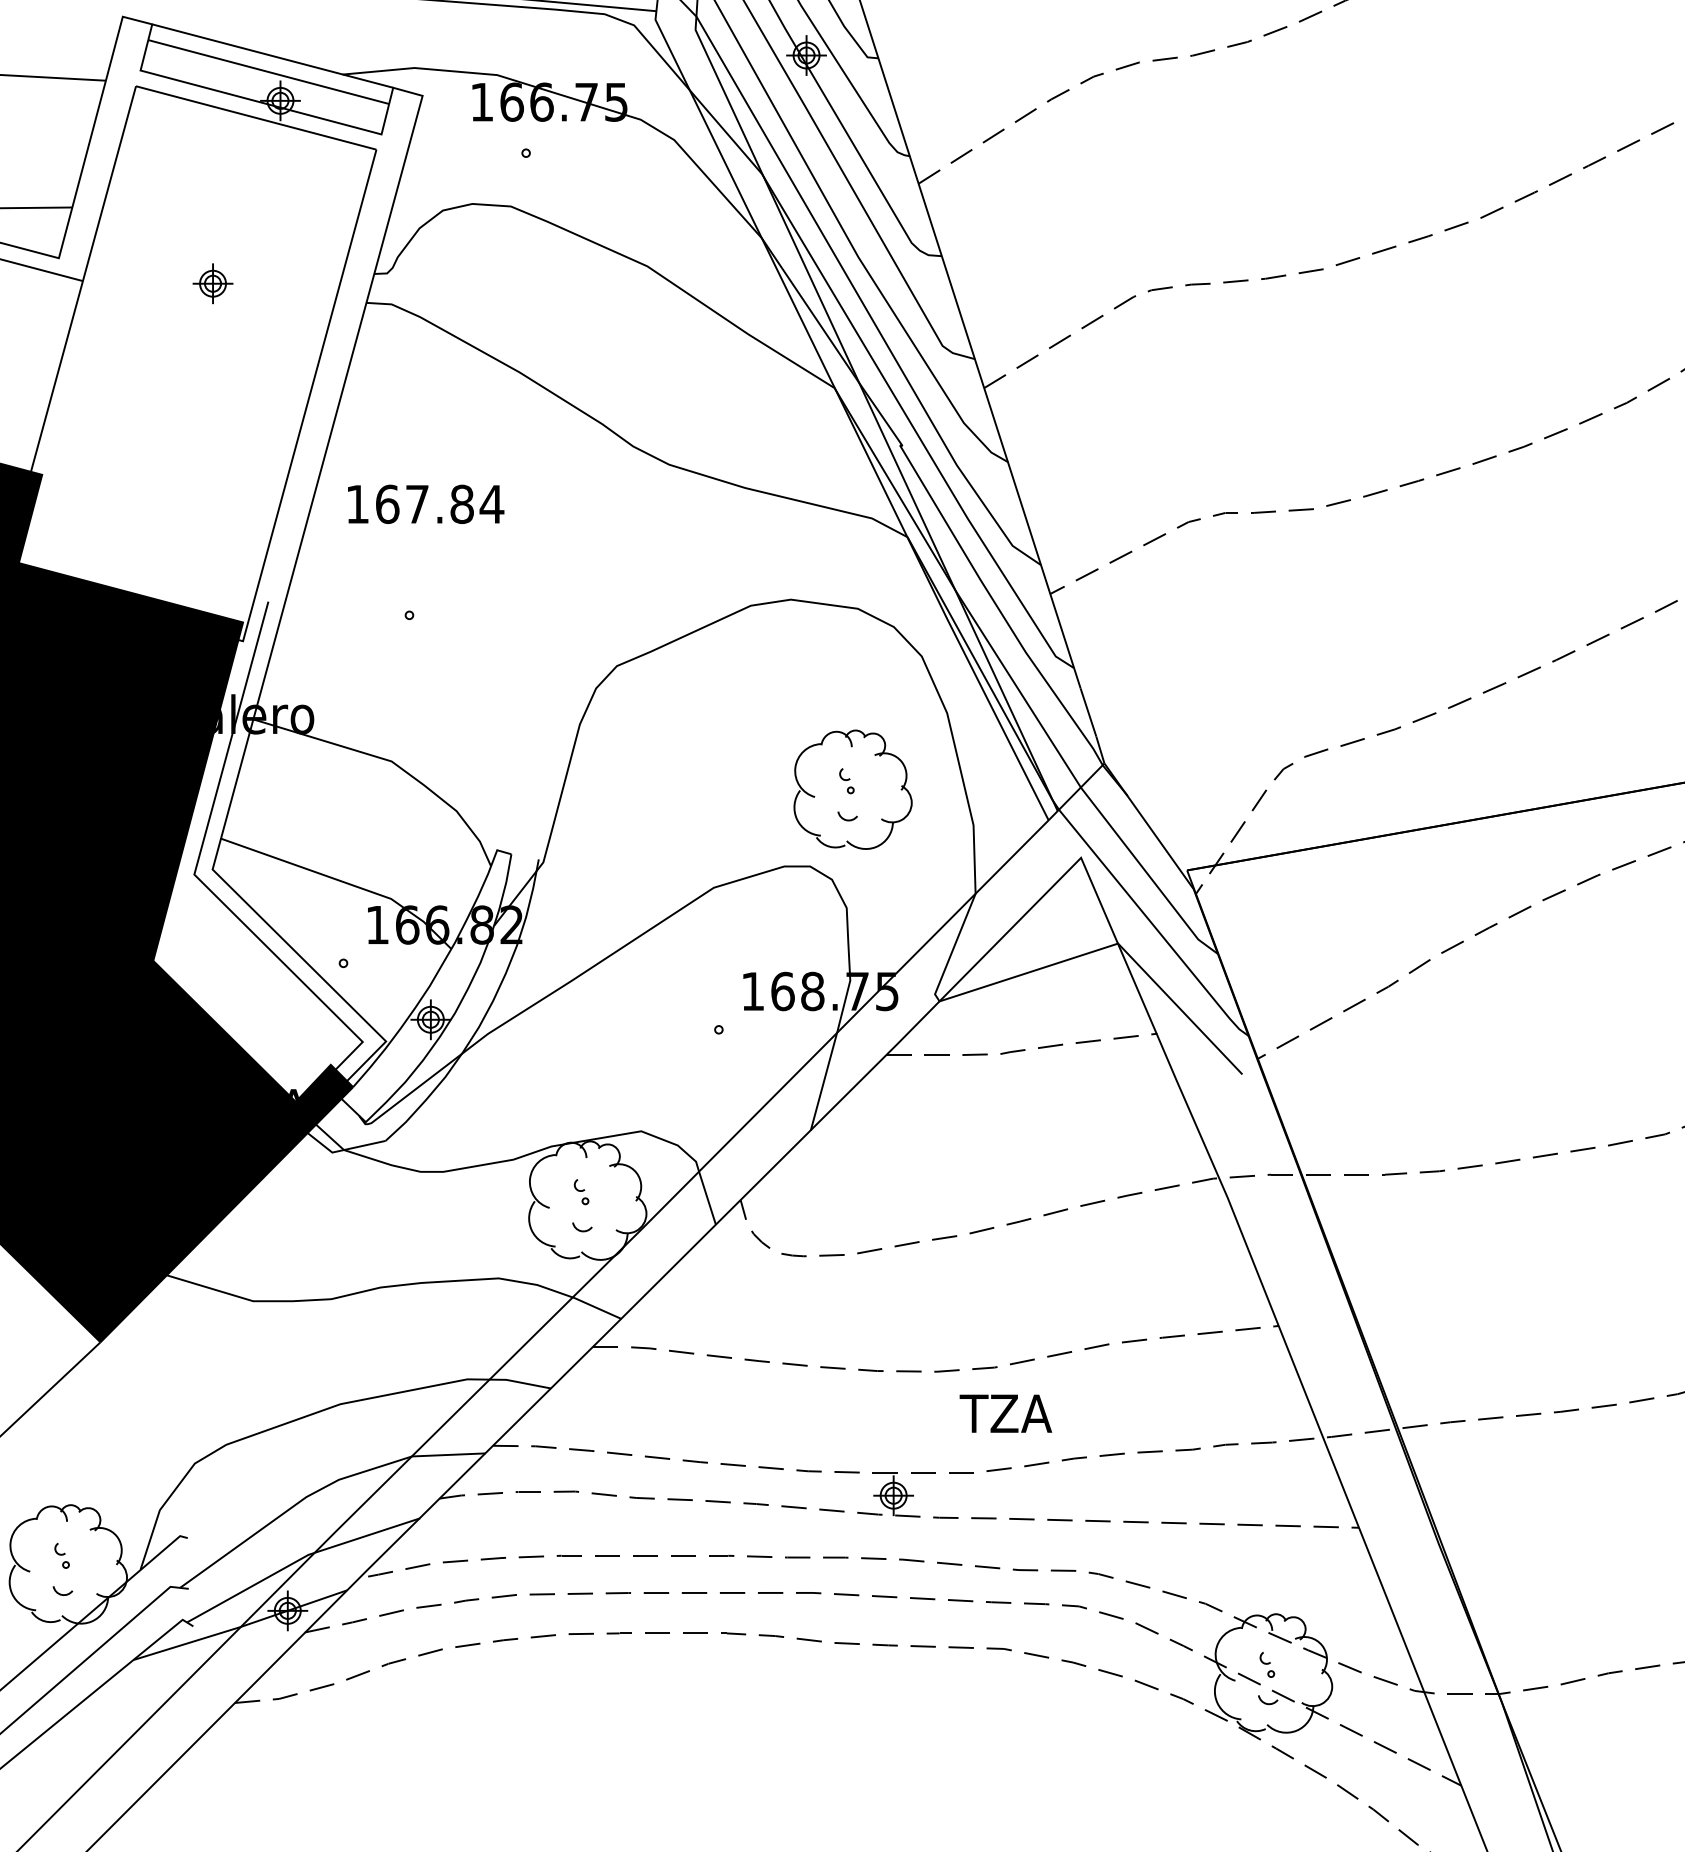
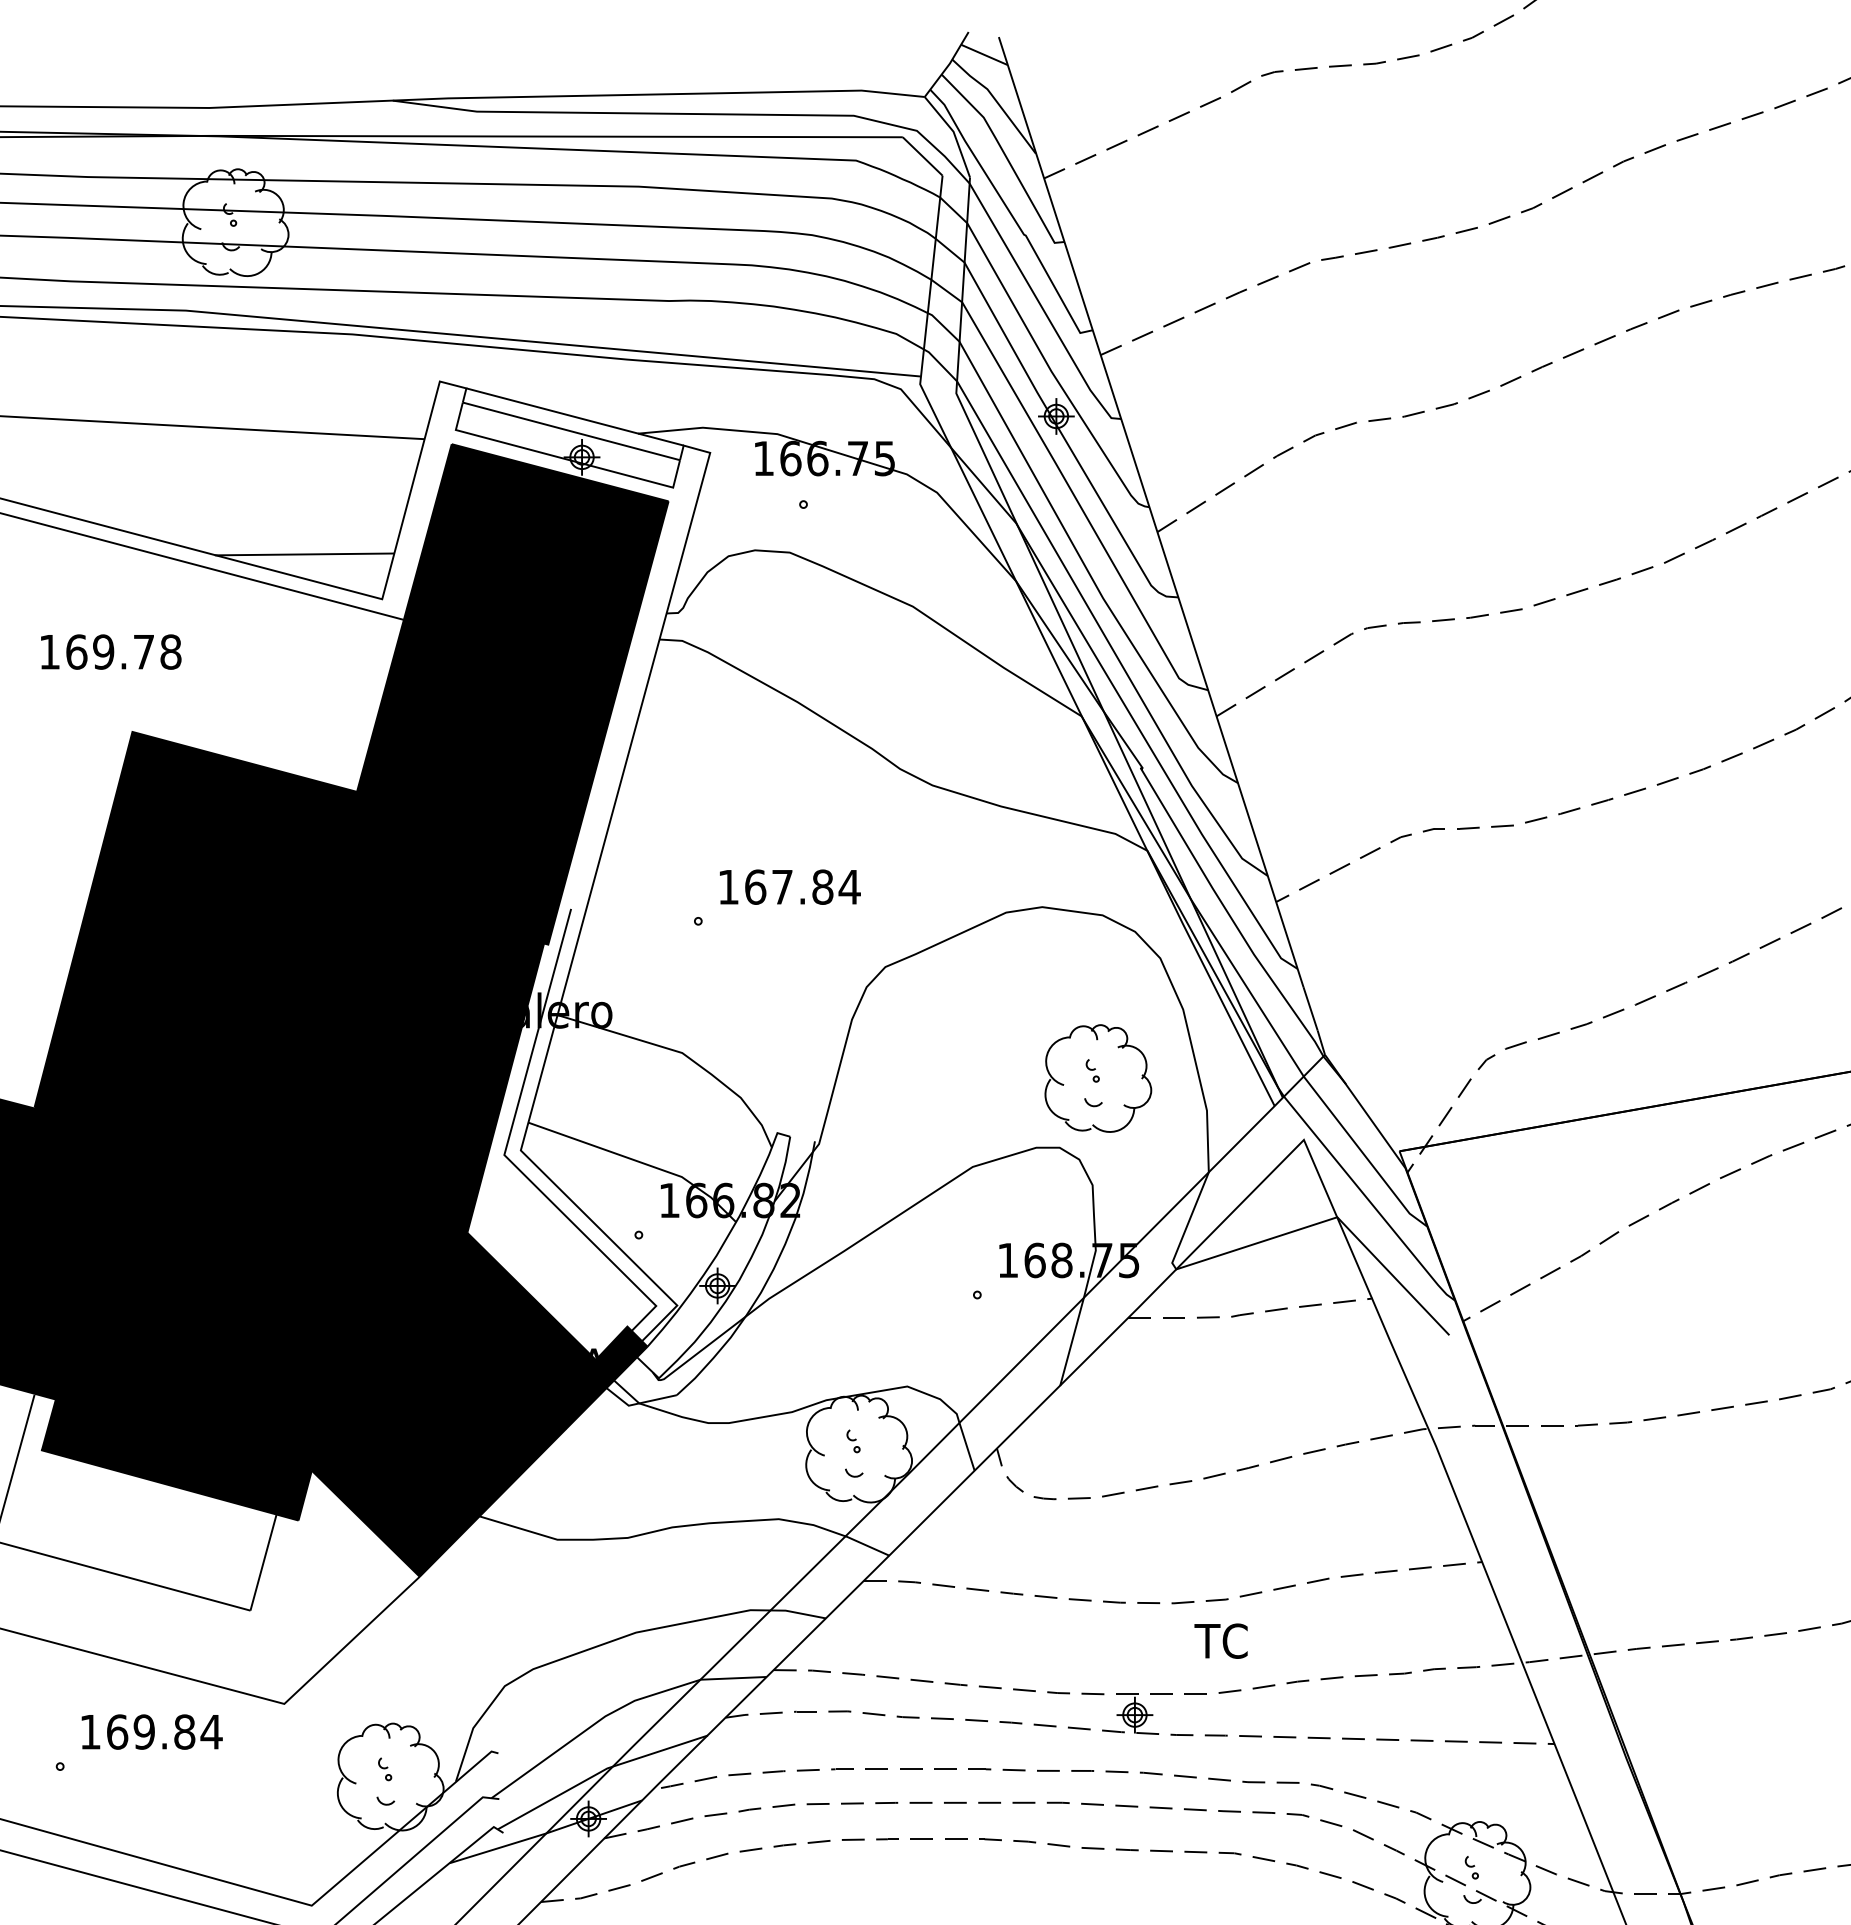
fill: (197, 363) -> (507, 694), added
text: (426, 503) -> (790, 886), moved
text: (1020, 1412) -> (1249, 1640), TZA -> TC

